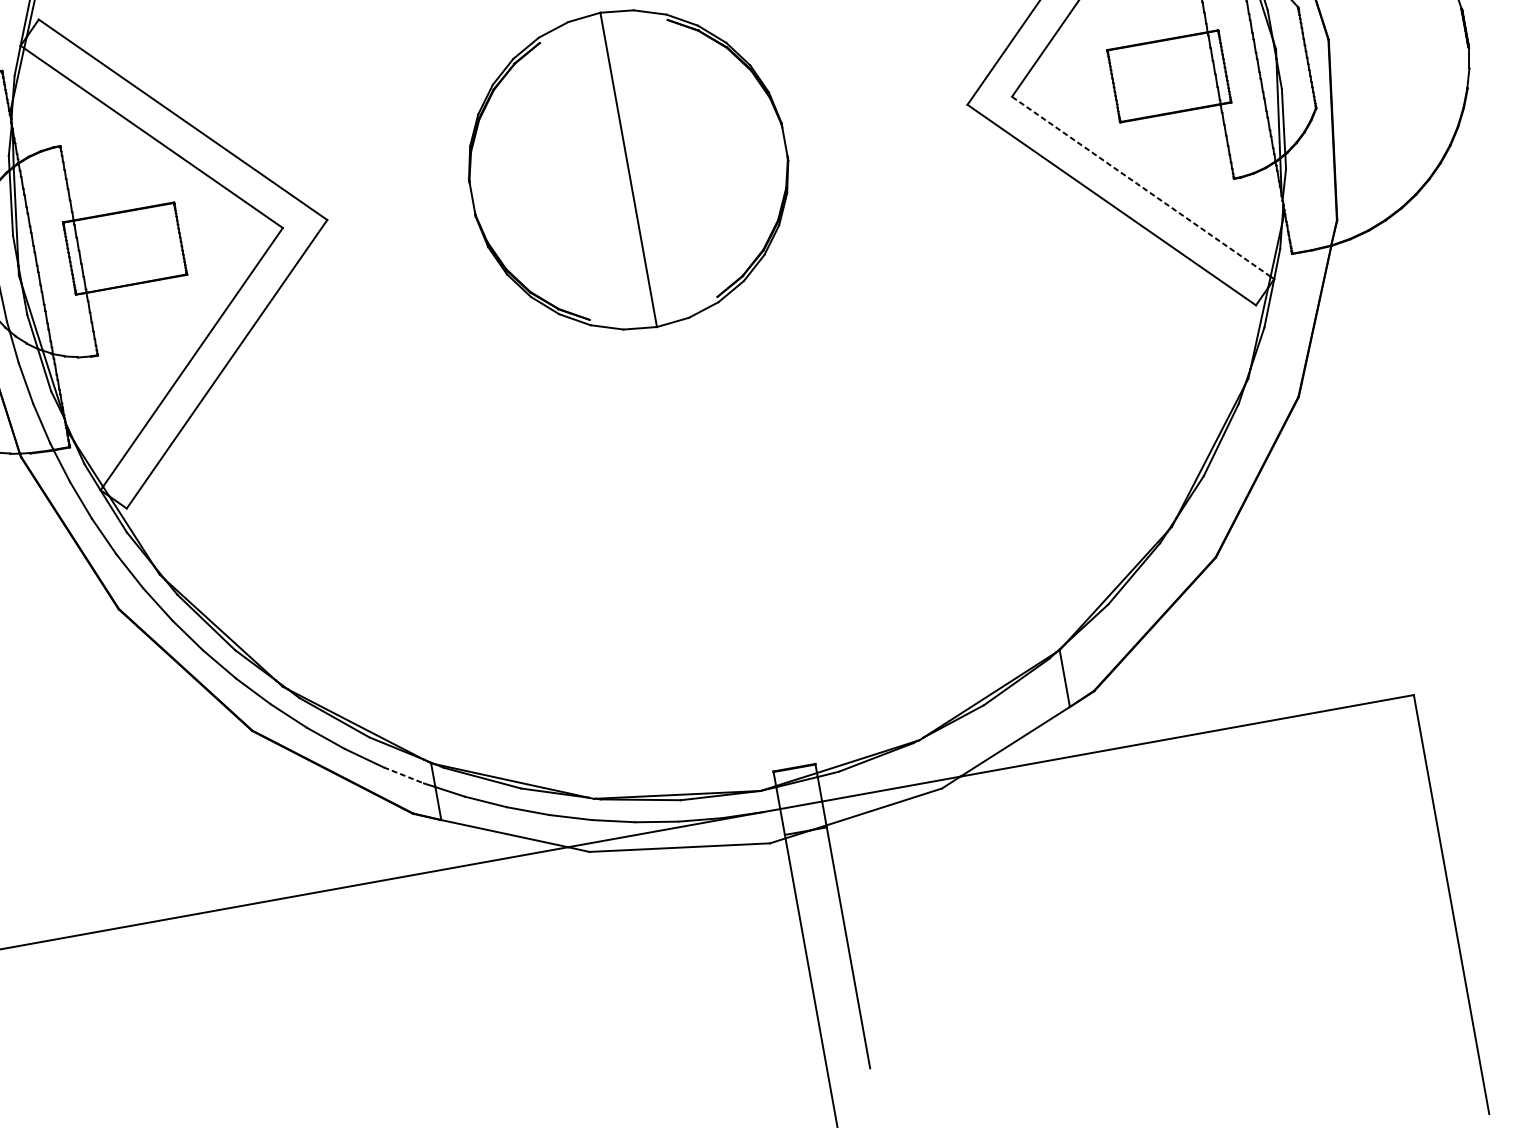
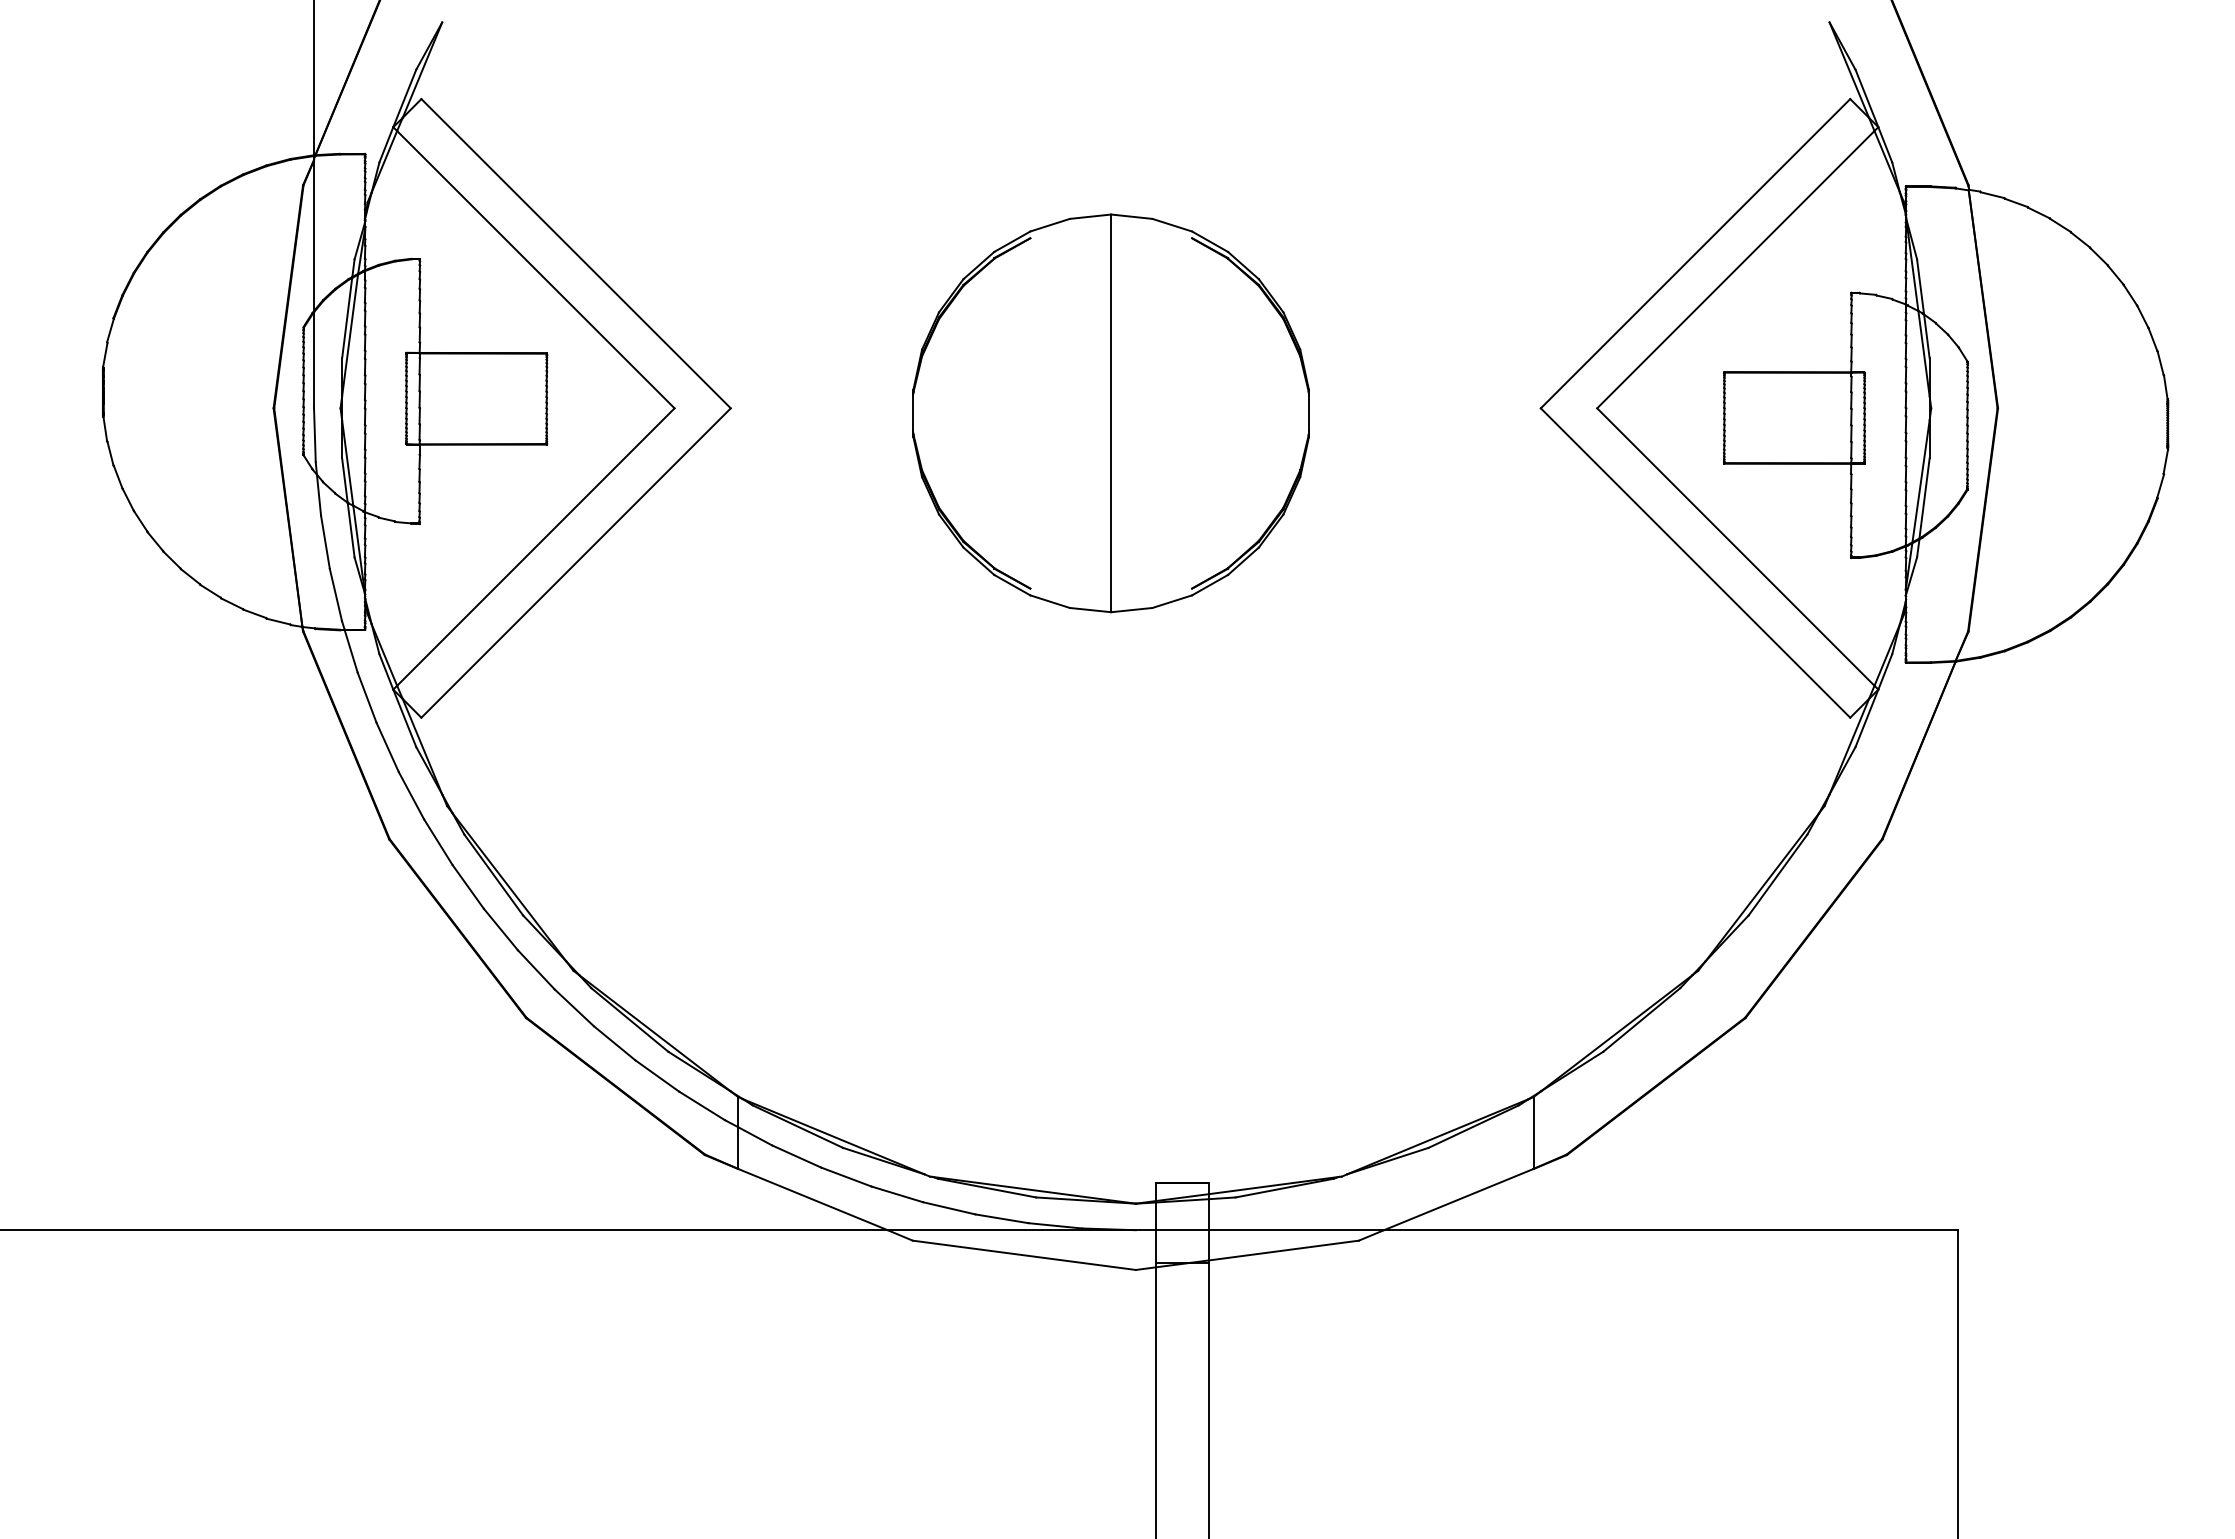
line: (1140, 186) -> (1735, 546), dashed -> solid
line: (404, 775) -> (702, 1105), dashed -> solid

